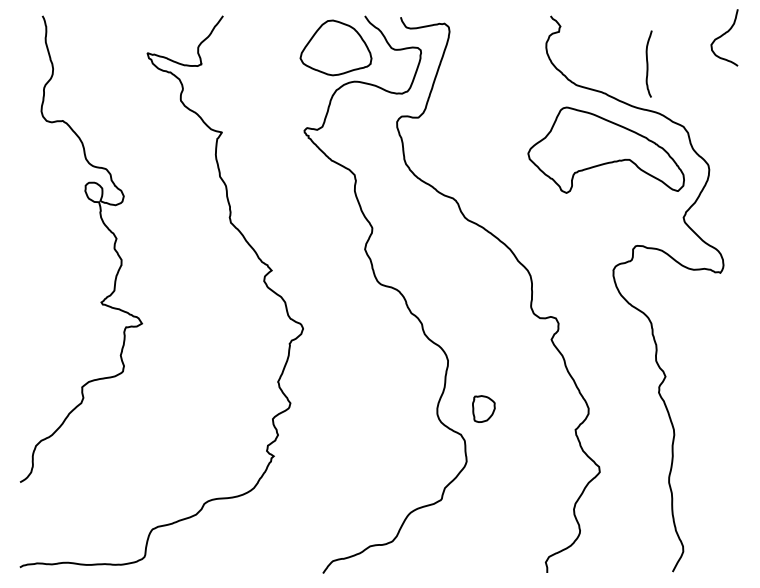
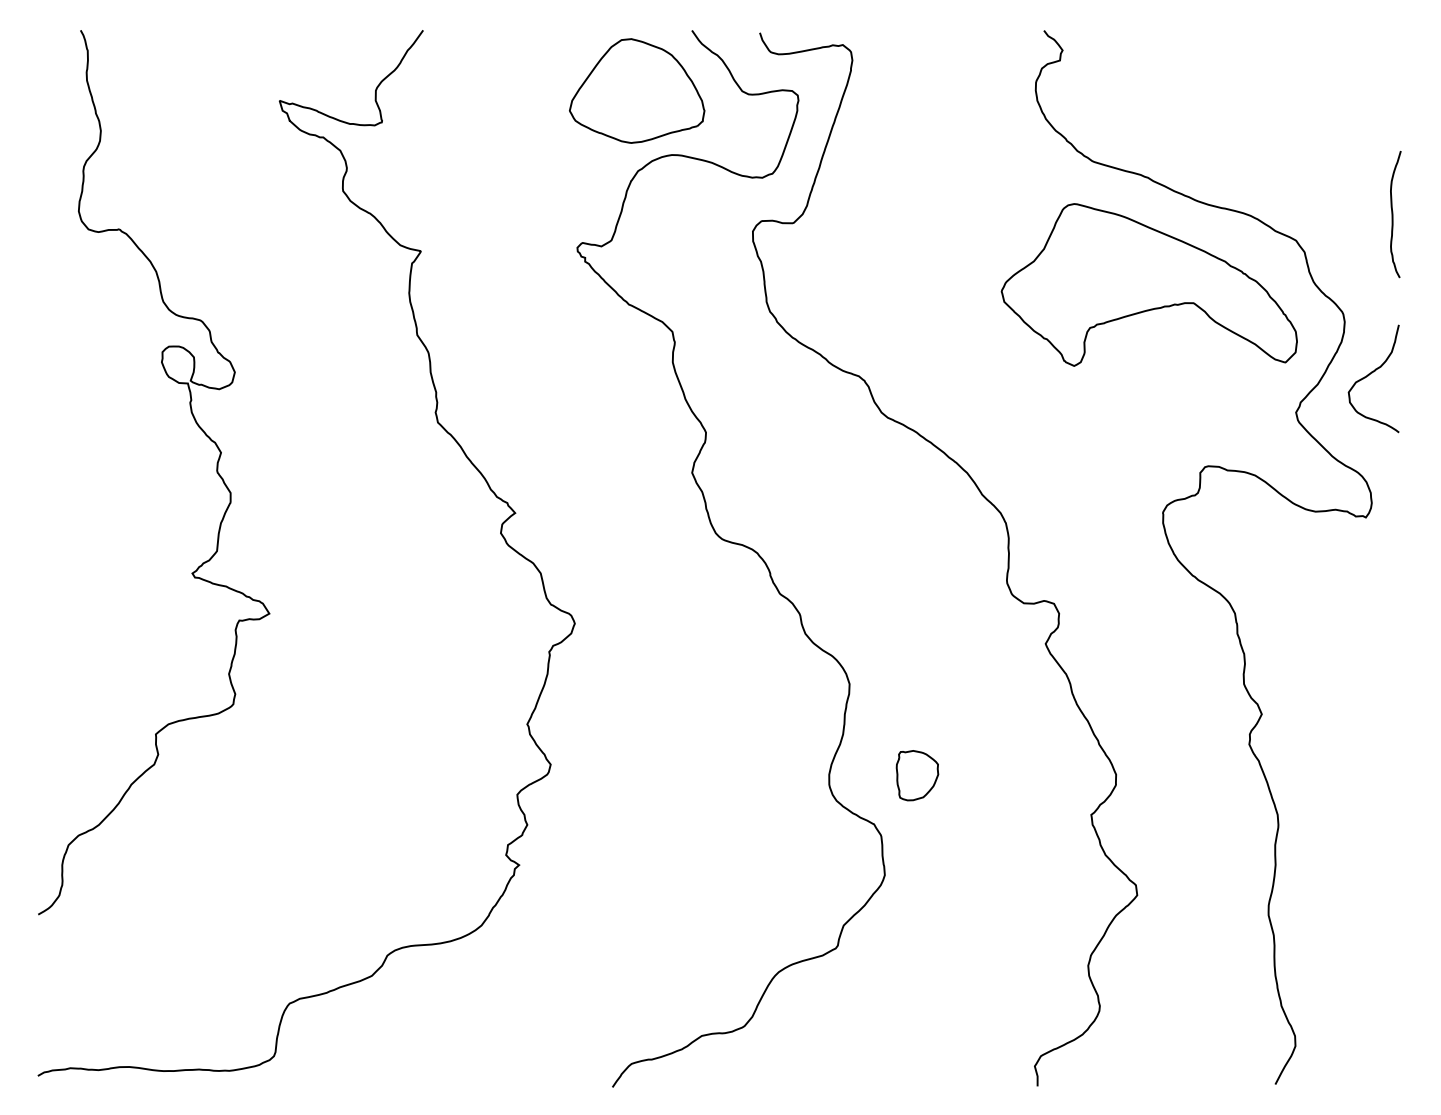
curve: (723, 35) -> (1371, 374), moved
curve: (648, 63) -> (1394, 213), moved

